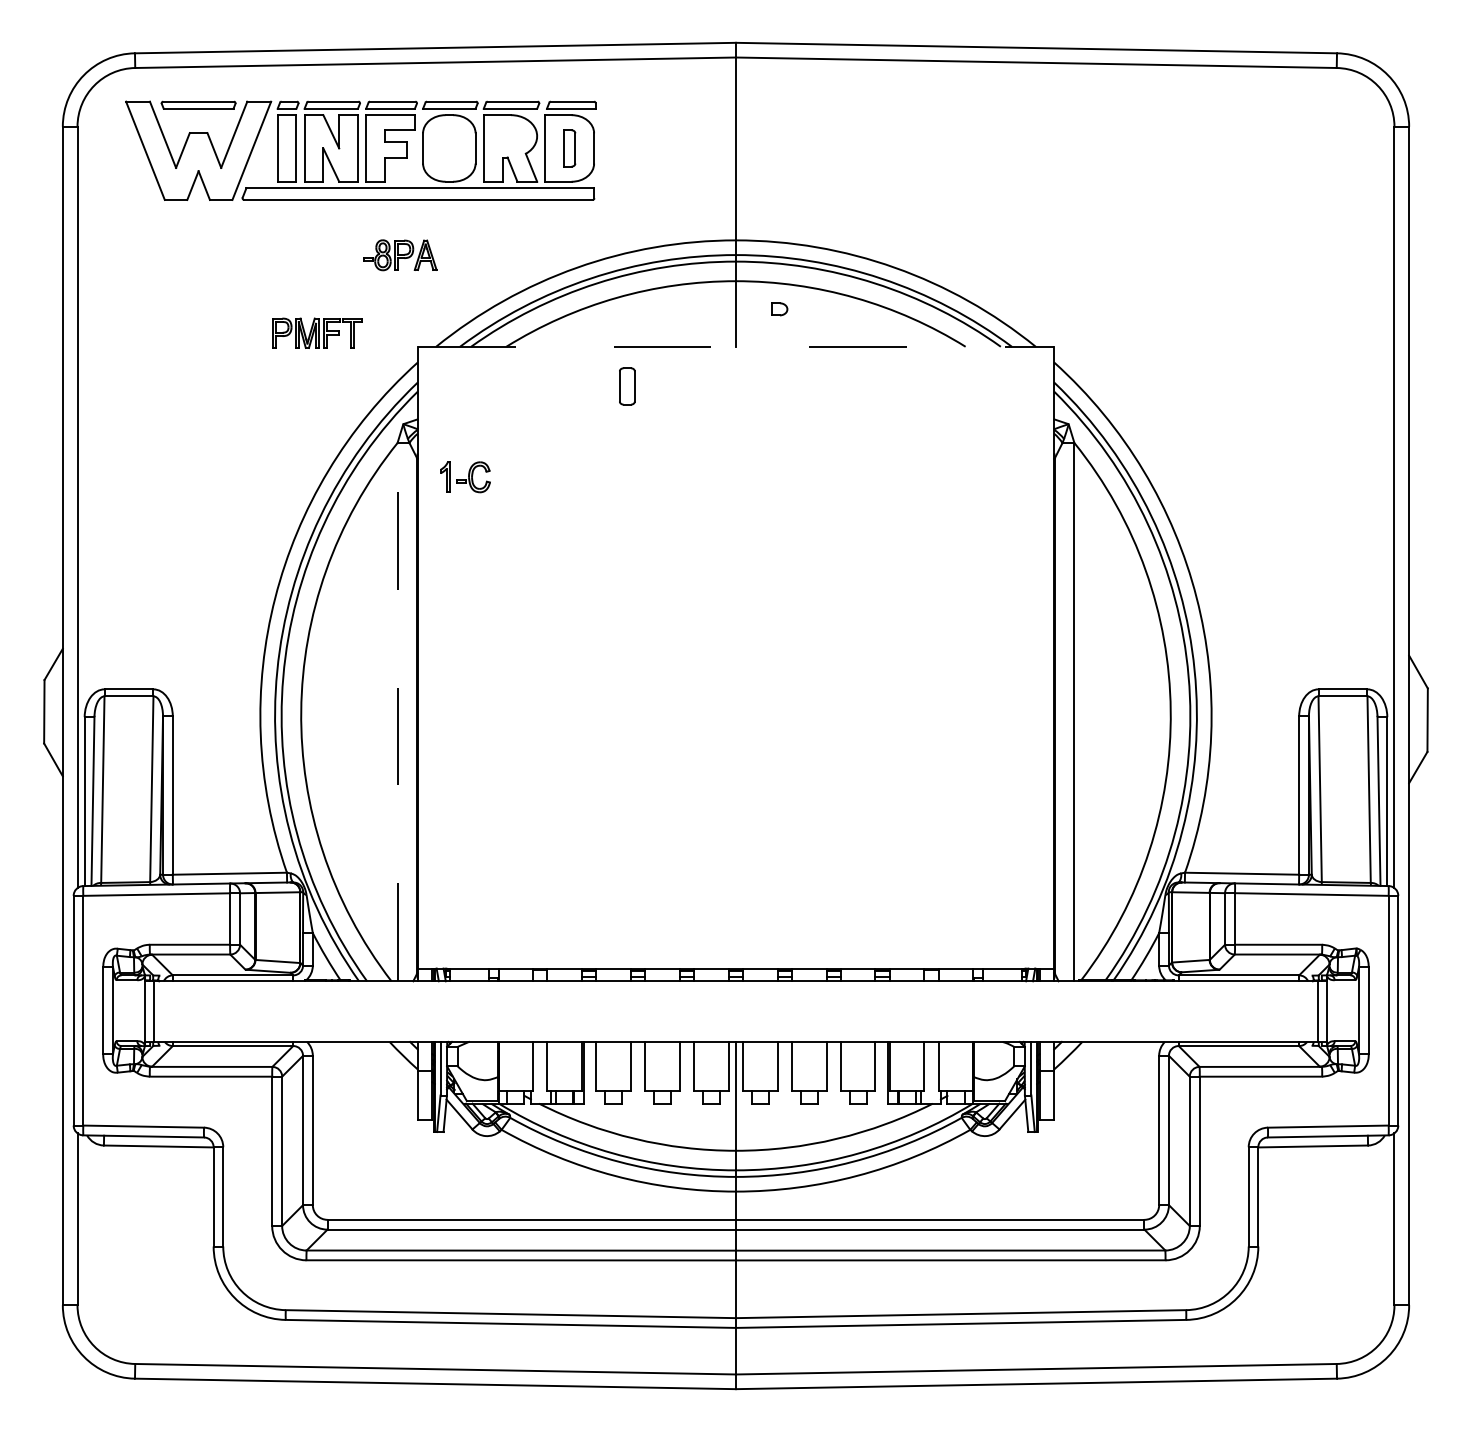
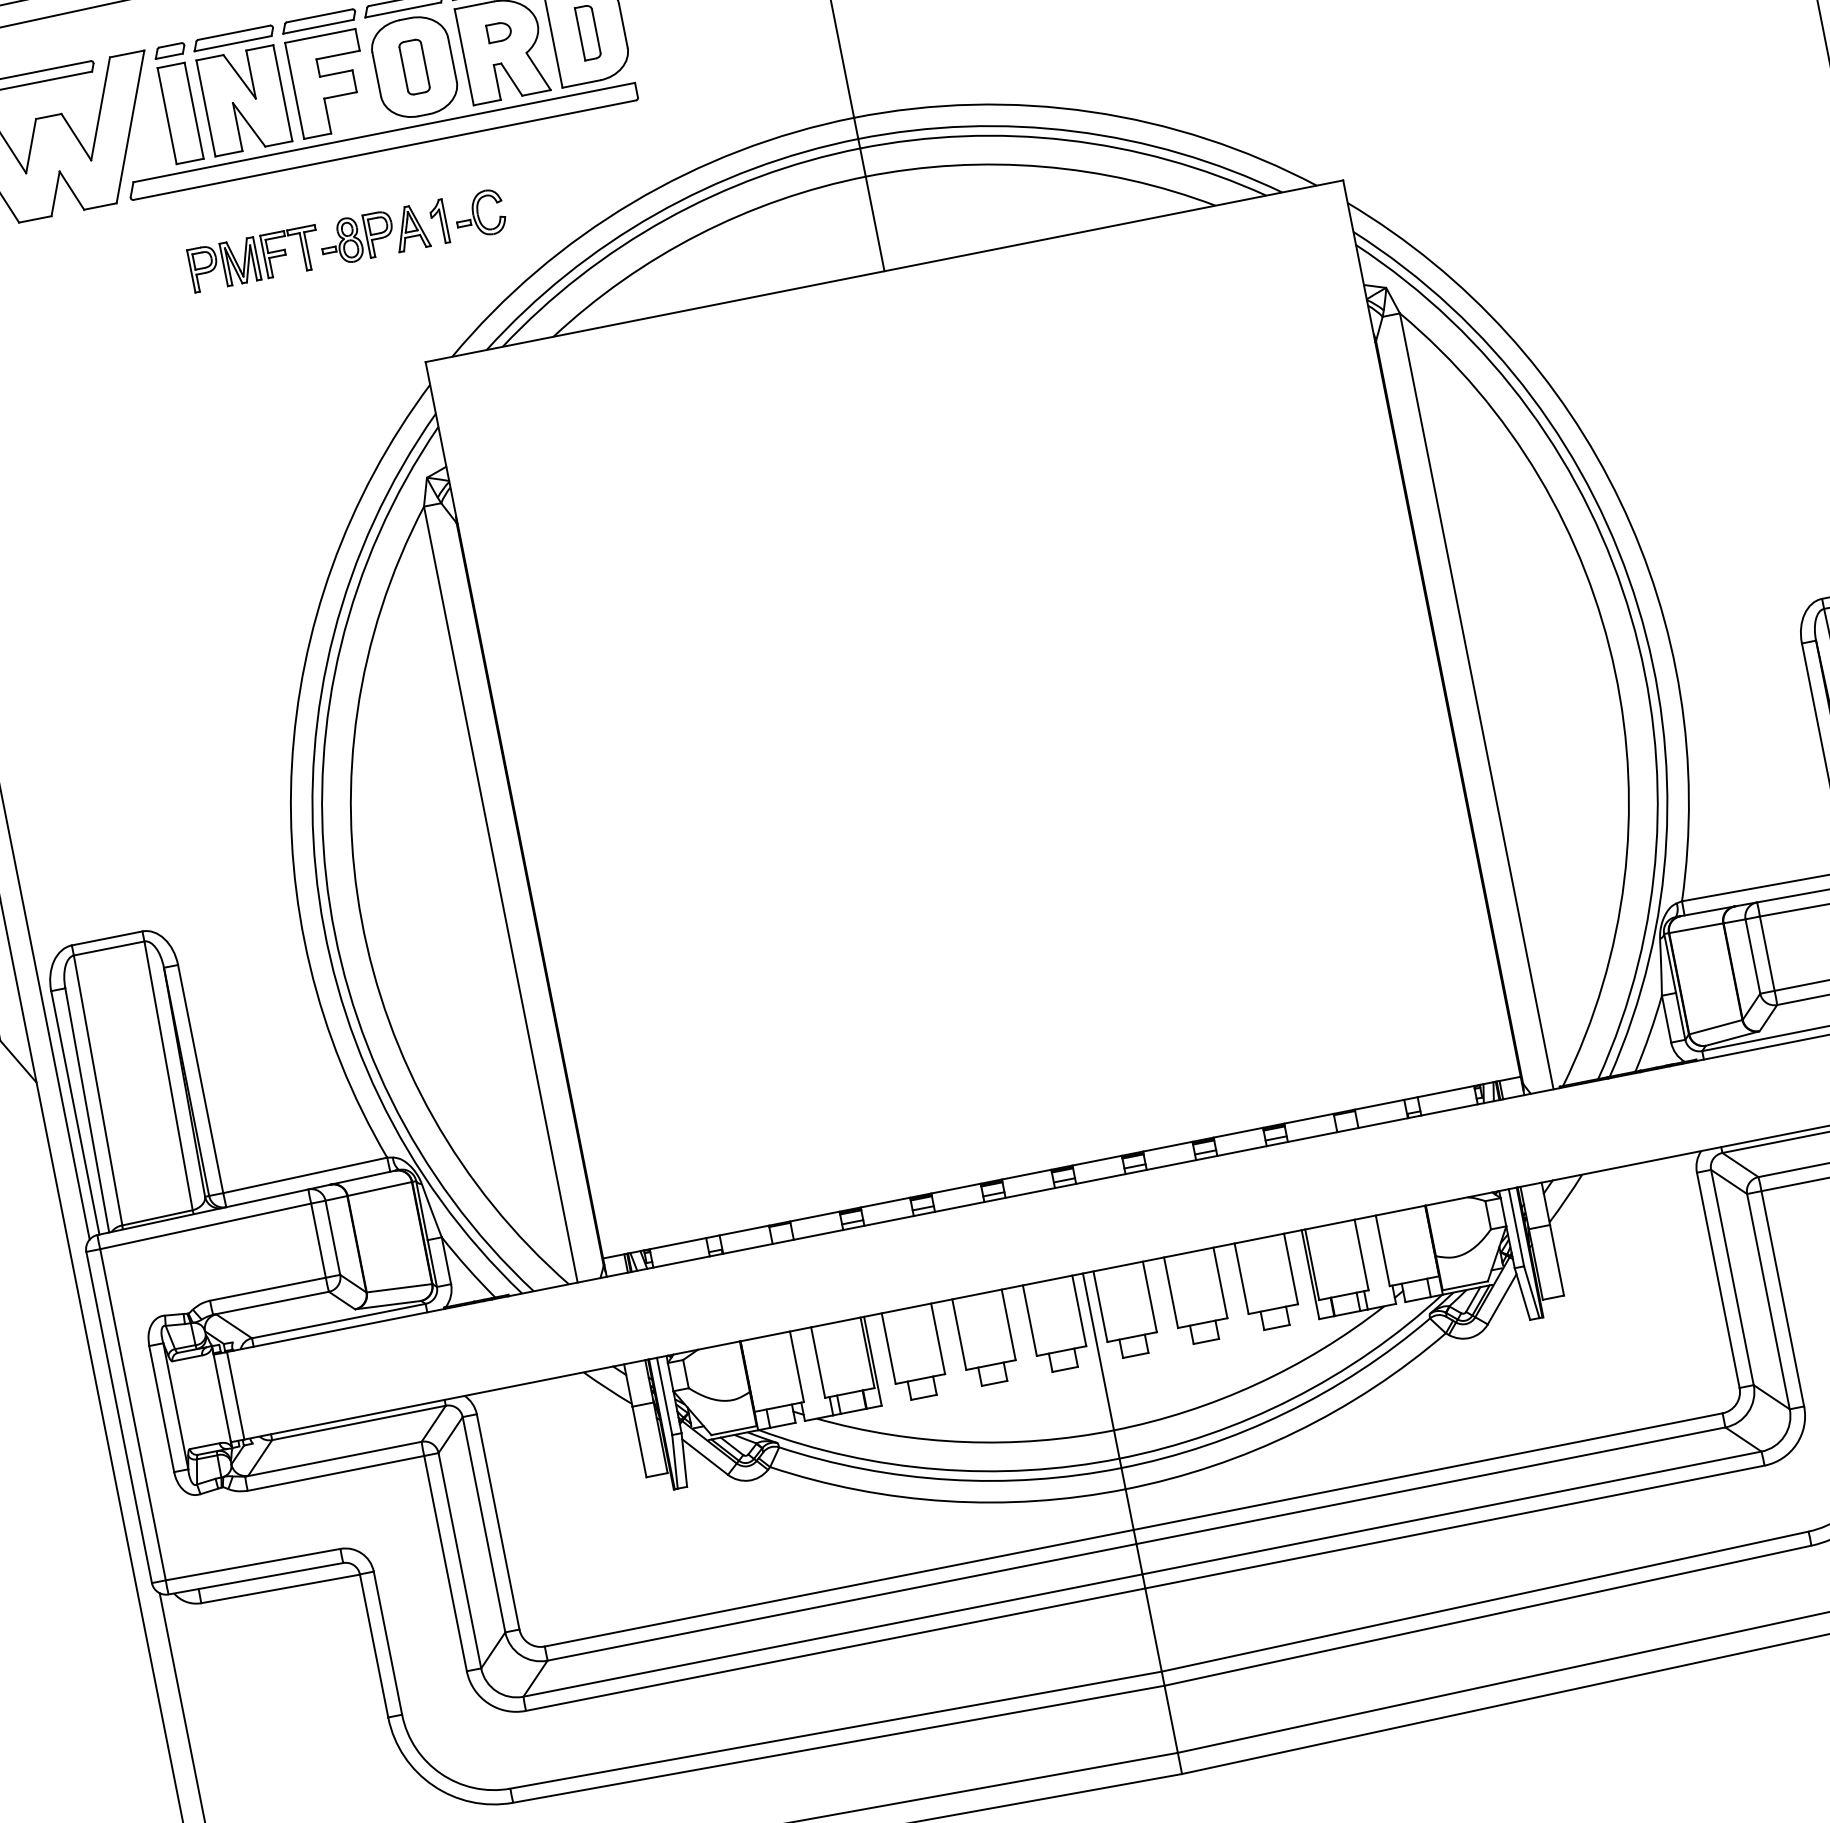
part: (779, 309) -> (499, 32), moved
part: (317, 332) -> (254, 257), moved
line: (736, 346) -> (885, 270), dashed -> solid
part: (627, 386) -> (414, 67), moved
part: (465, 477) -> (468, 216), moved
line: (397, 711) -> (500, 893), dashed -> solid

